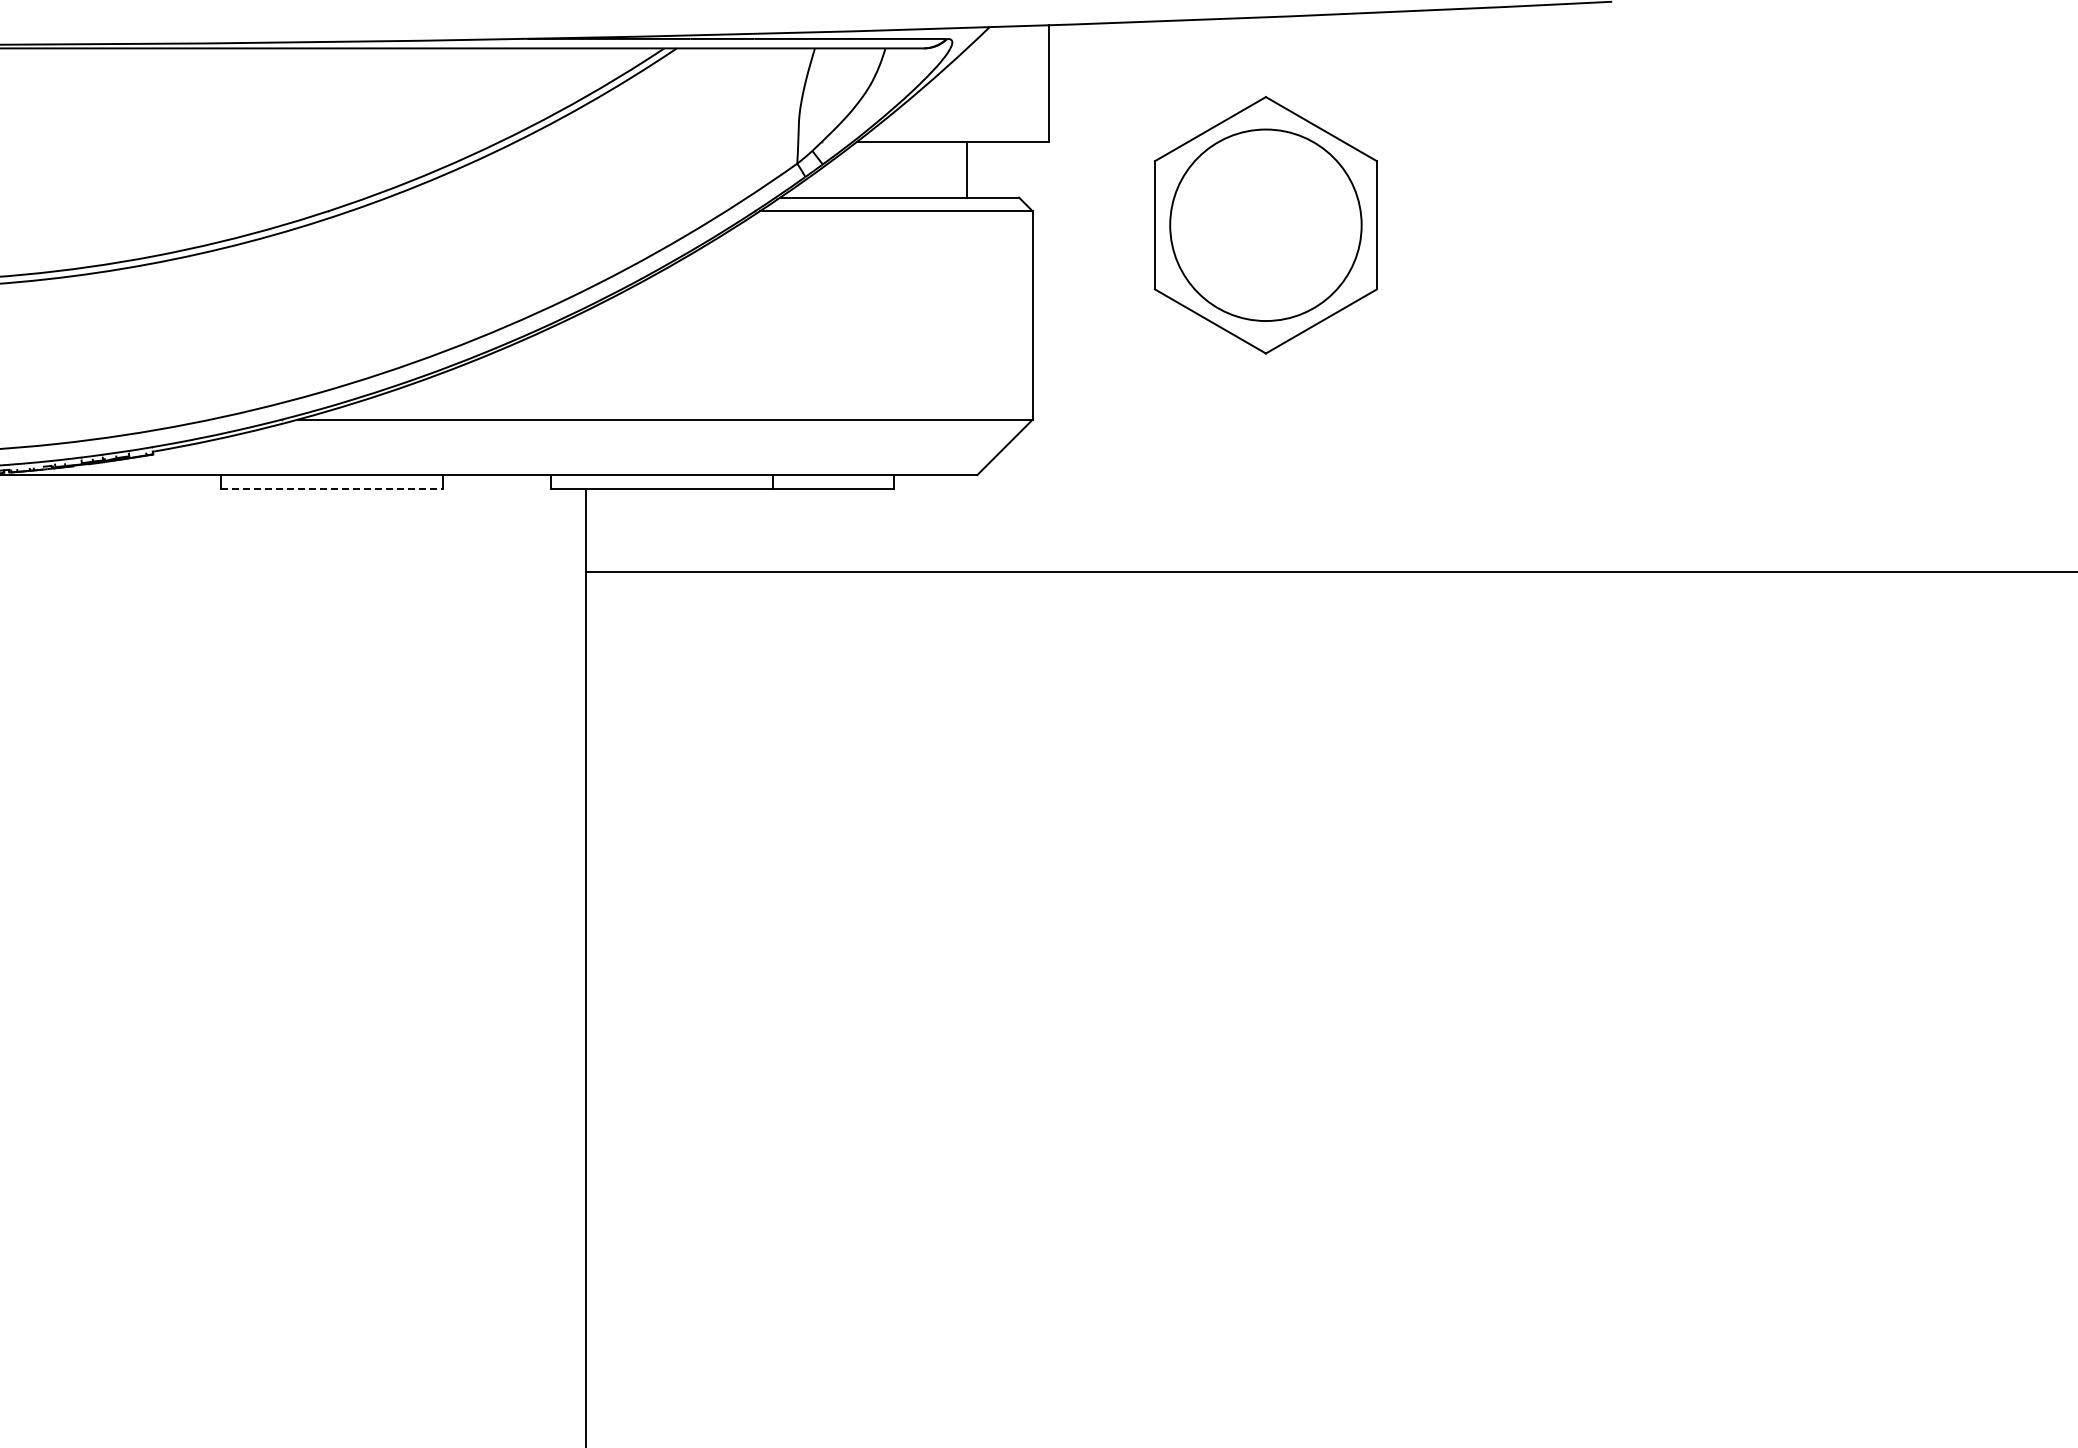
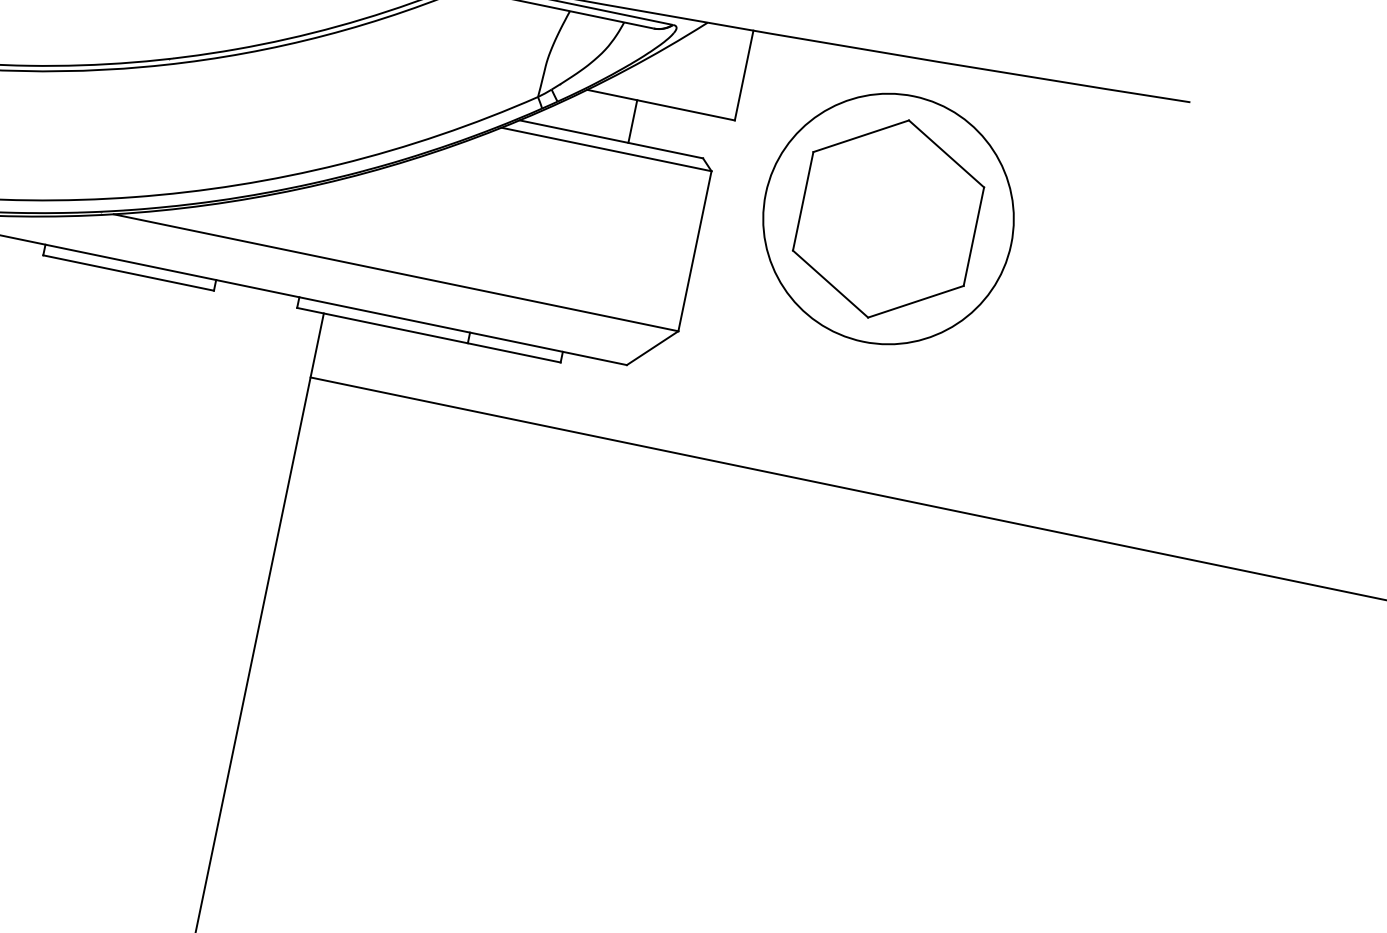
line: (966, 169) -> (632, 121), moved
circle: (1265, 224) -> (888, 218), size x1.67
line: (332, 488) -> (128, 272), dashed -> solid

